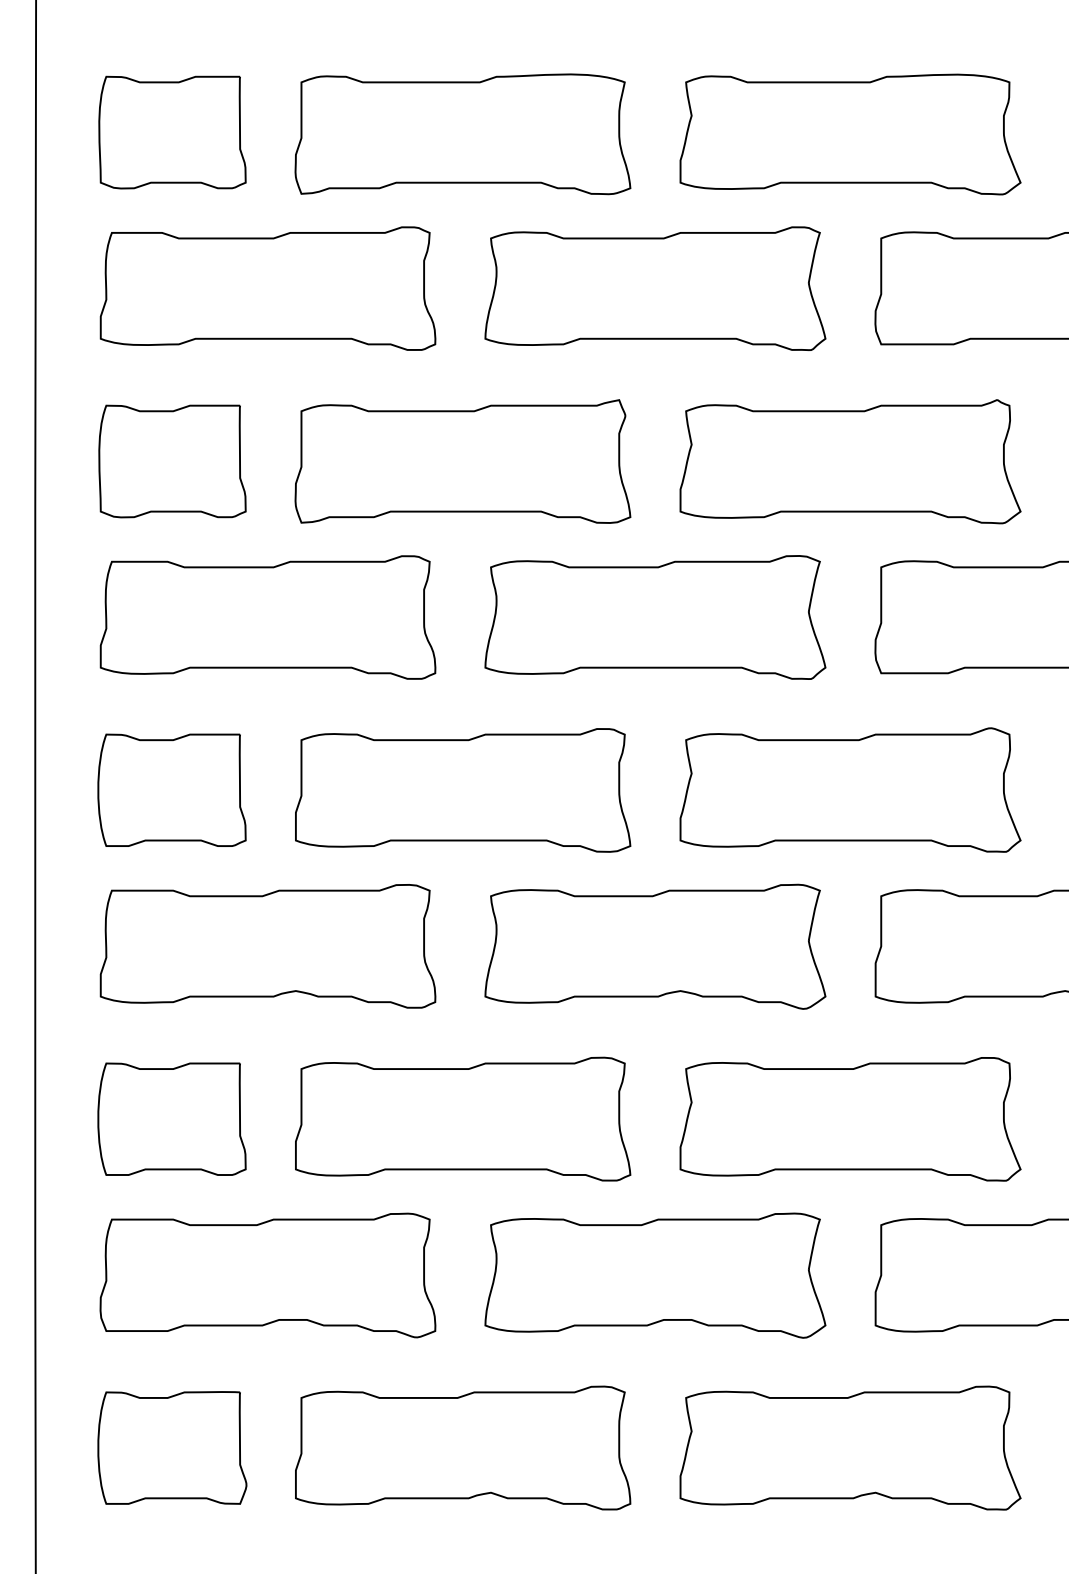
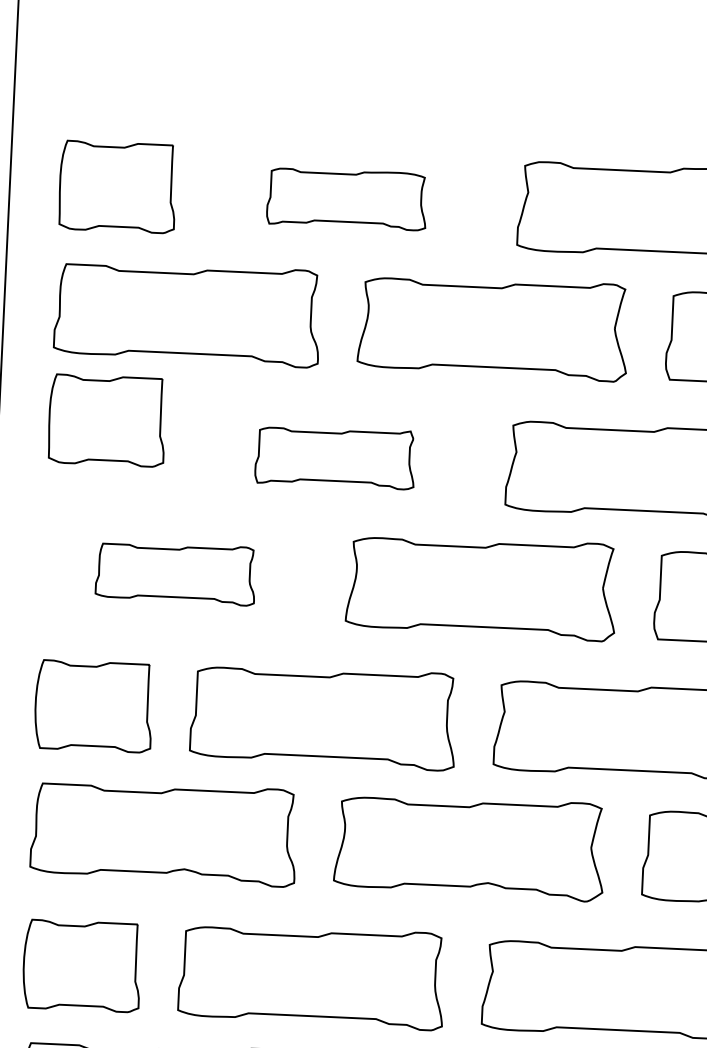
part: (462, 134) -> (346, 199), size x0.6
part: (172, 461) -> (107, 420), moved
part: (462, 461) -> (335, 457), size x0.6
part: (267, 617) -> (175, 573), size x0.6

